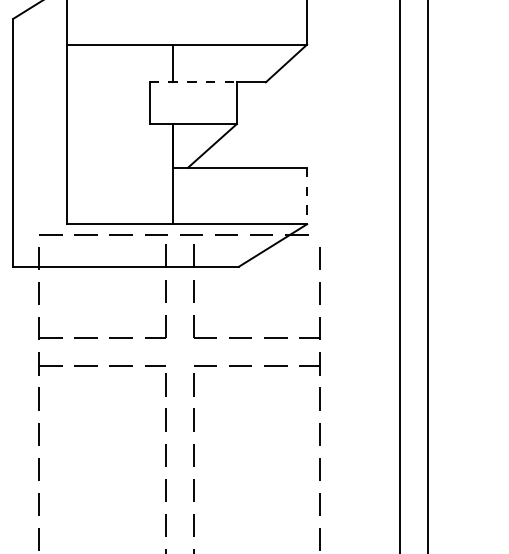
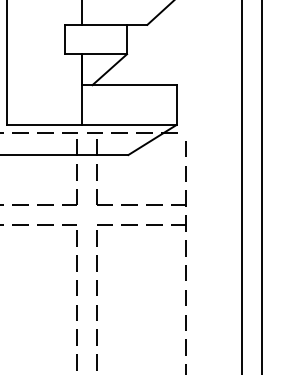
line: (193, 82) -> (96, 24), dashed -> solid
line: (307, 196) -> (176, 105), dashed -> solid

